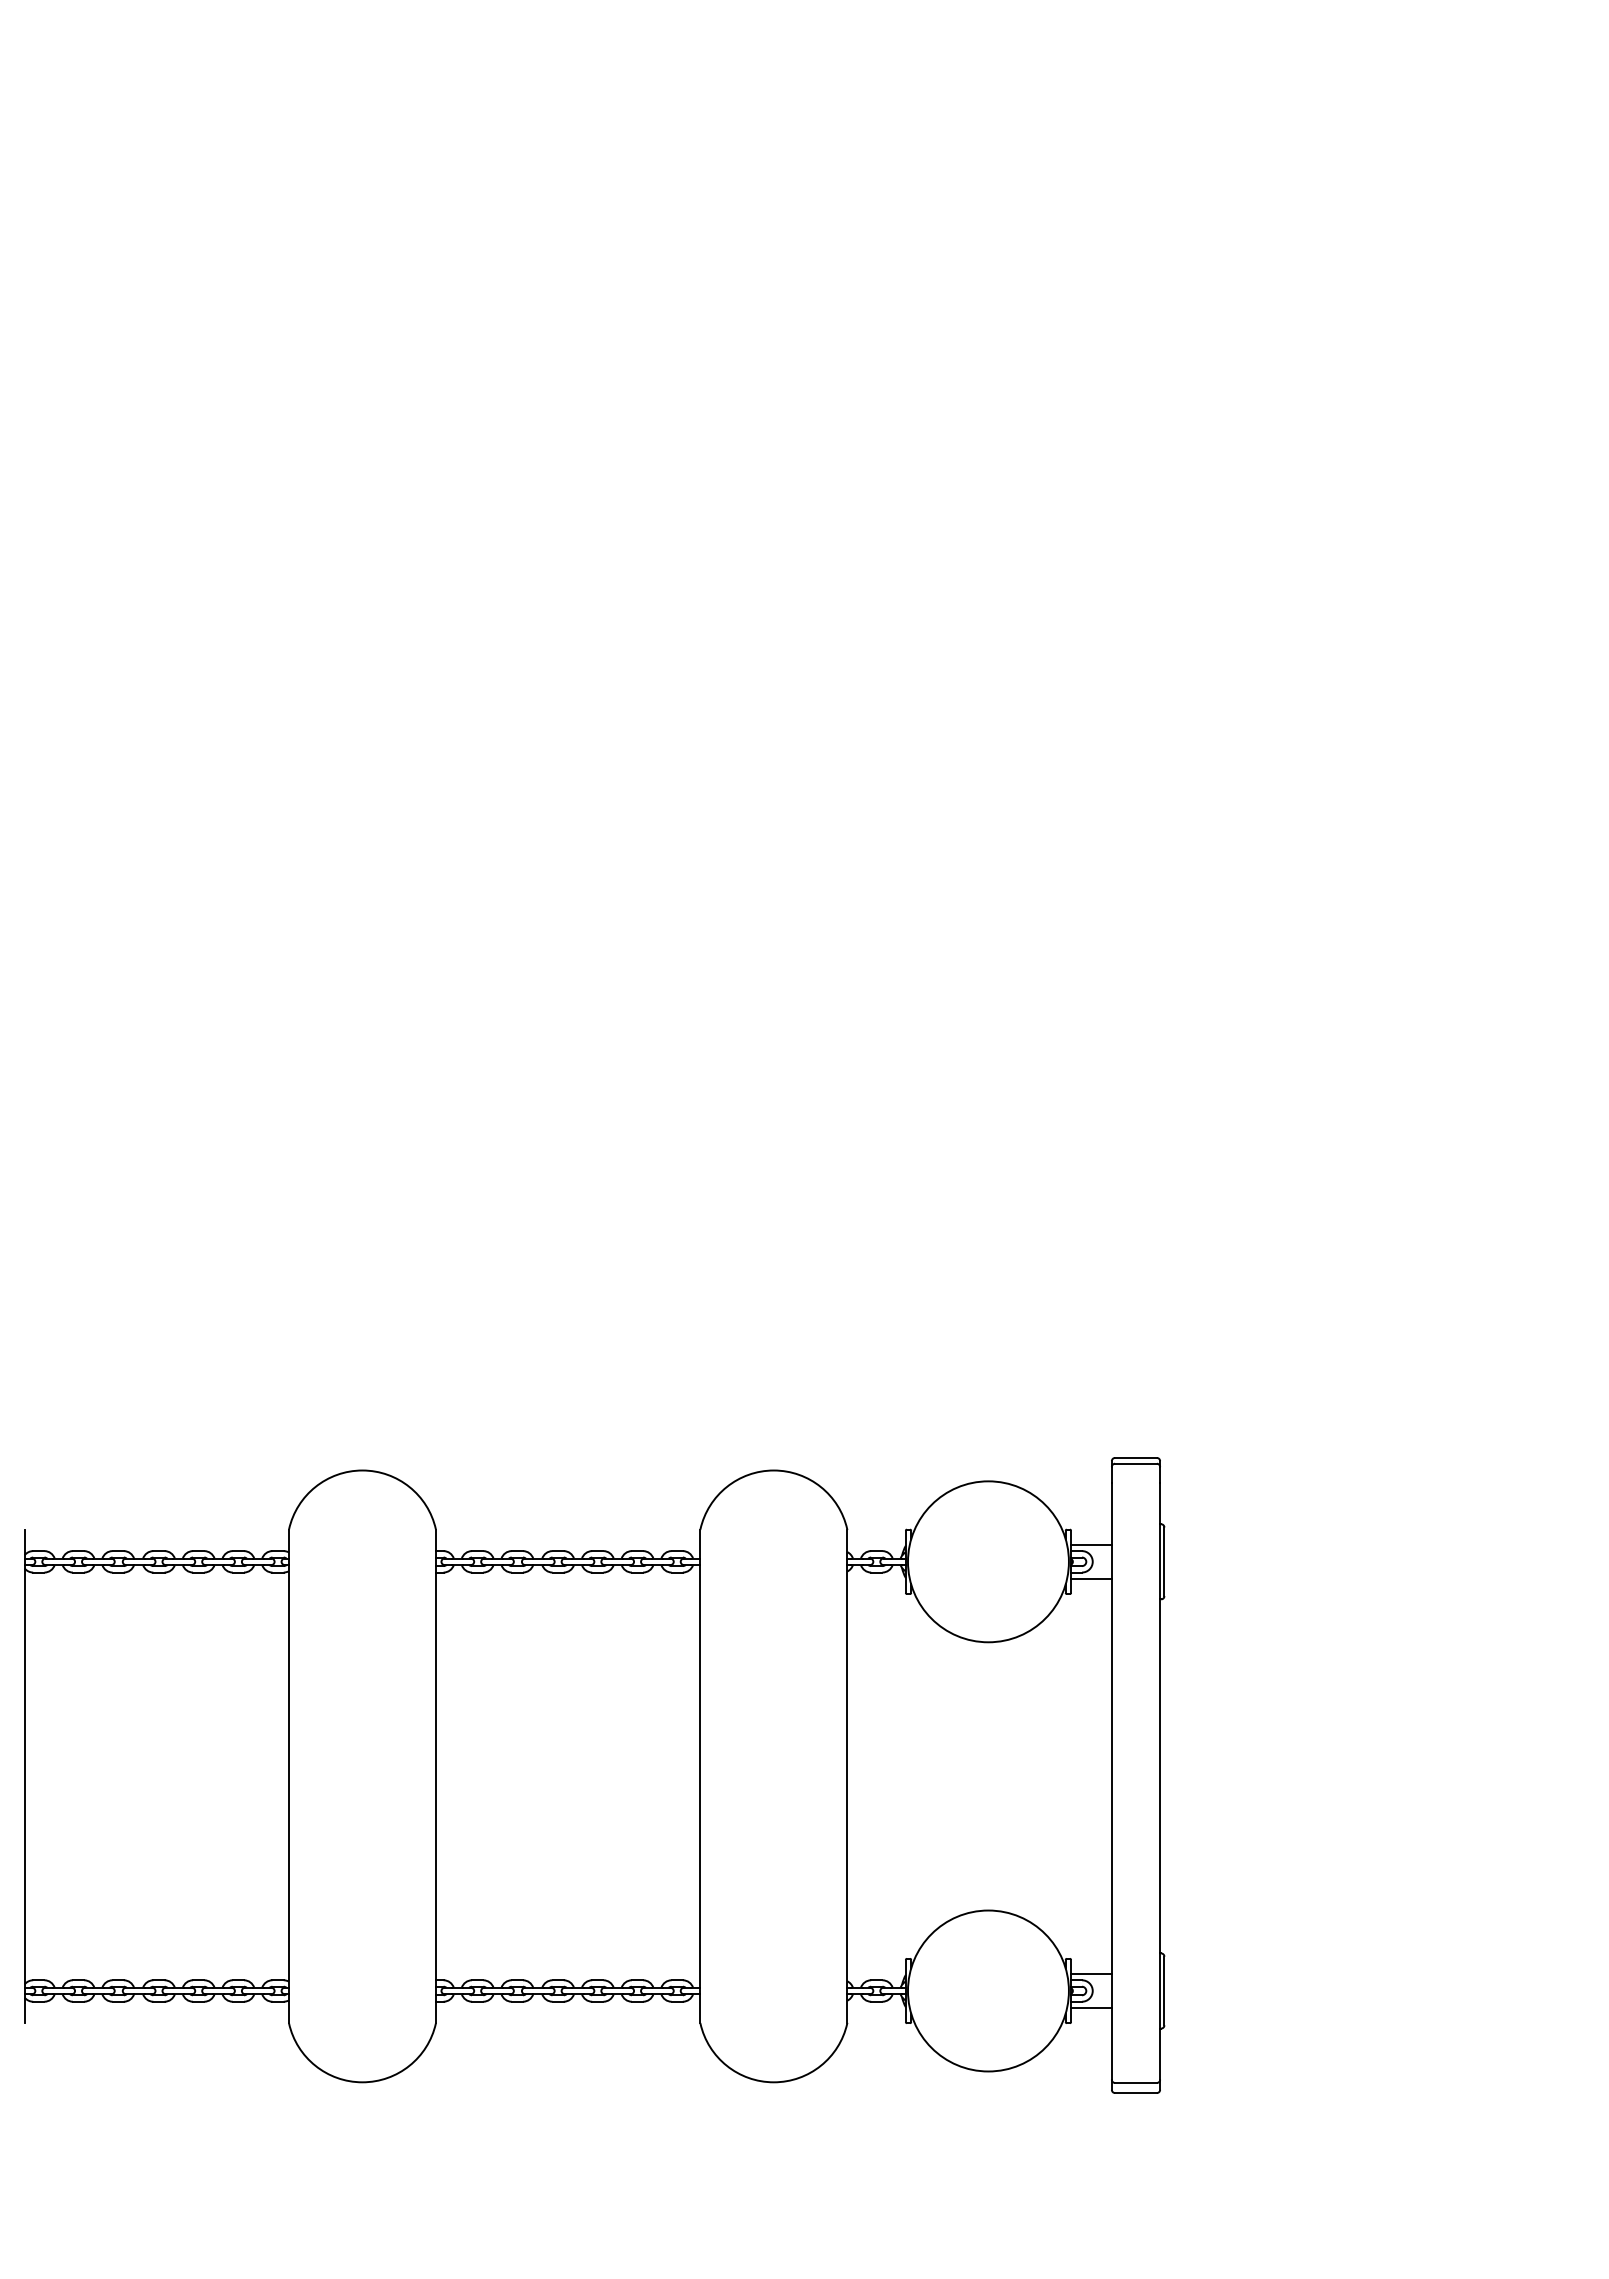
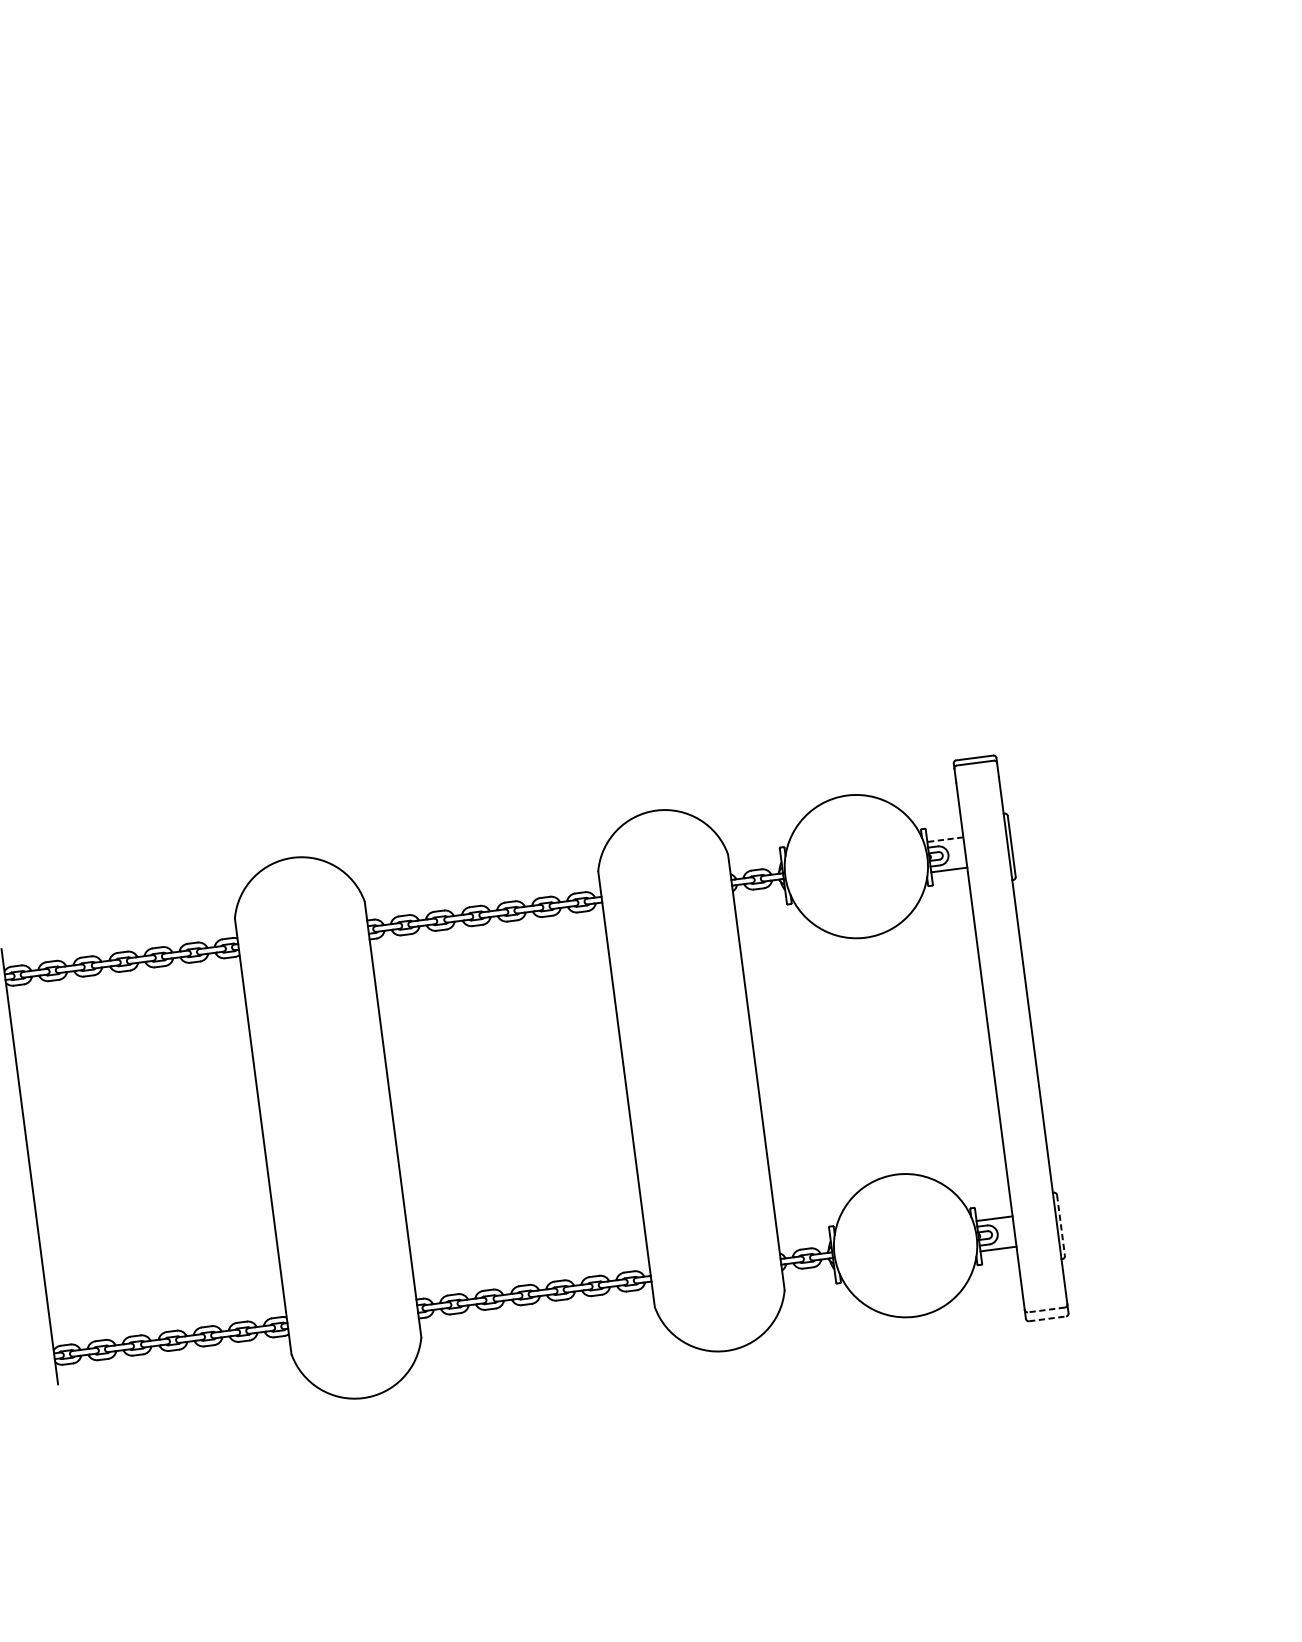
line: (1090, 1544) -> (944, 839), solid -> dashed
line: (1164, 1991) -> (1061, 1225), solid -> dashed
line: (1135, 2082) -> (1045, 1309), solid -> dashed
line: (1135, 2093) -> (1047, 1319), solid -> dashed

